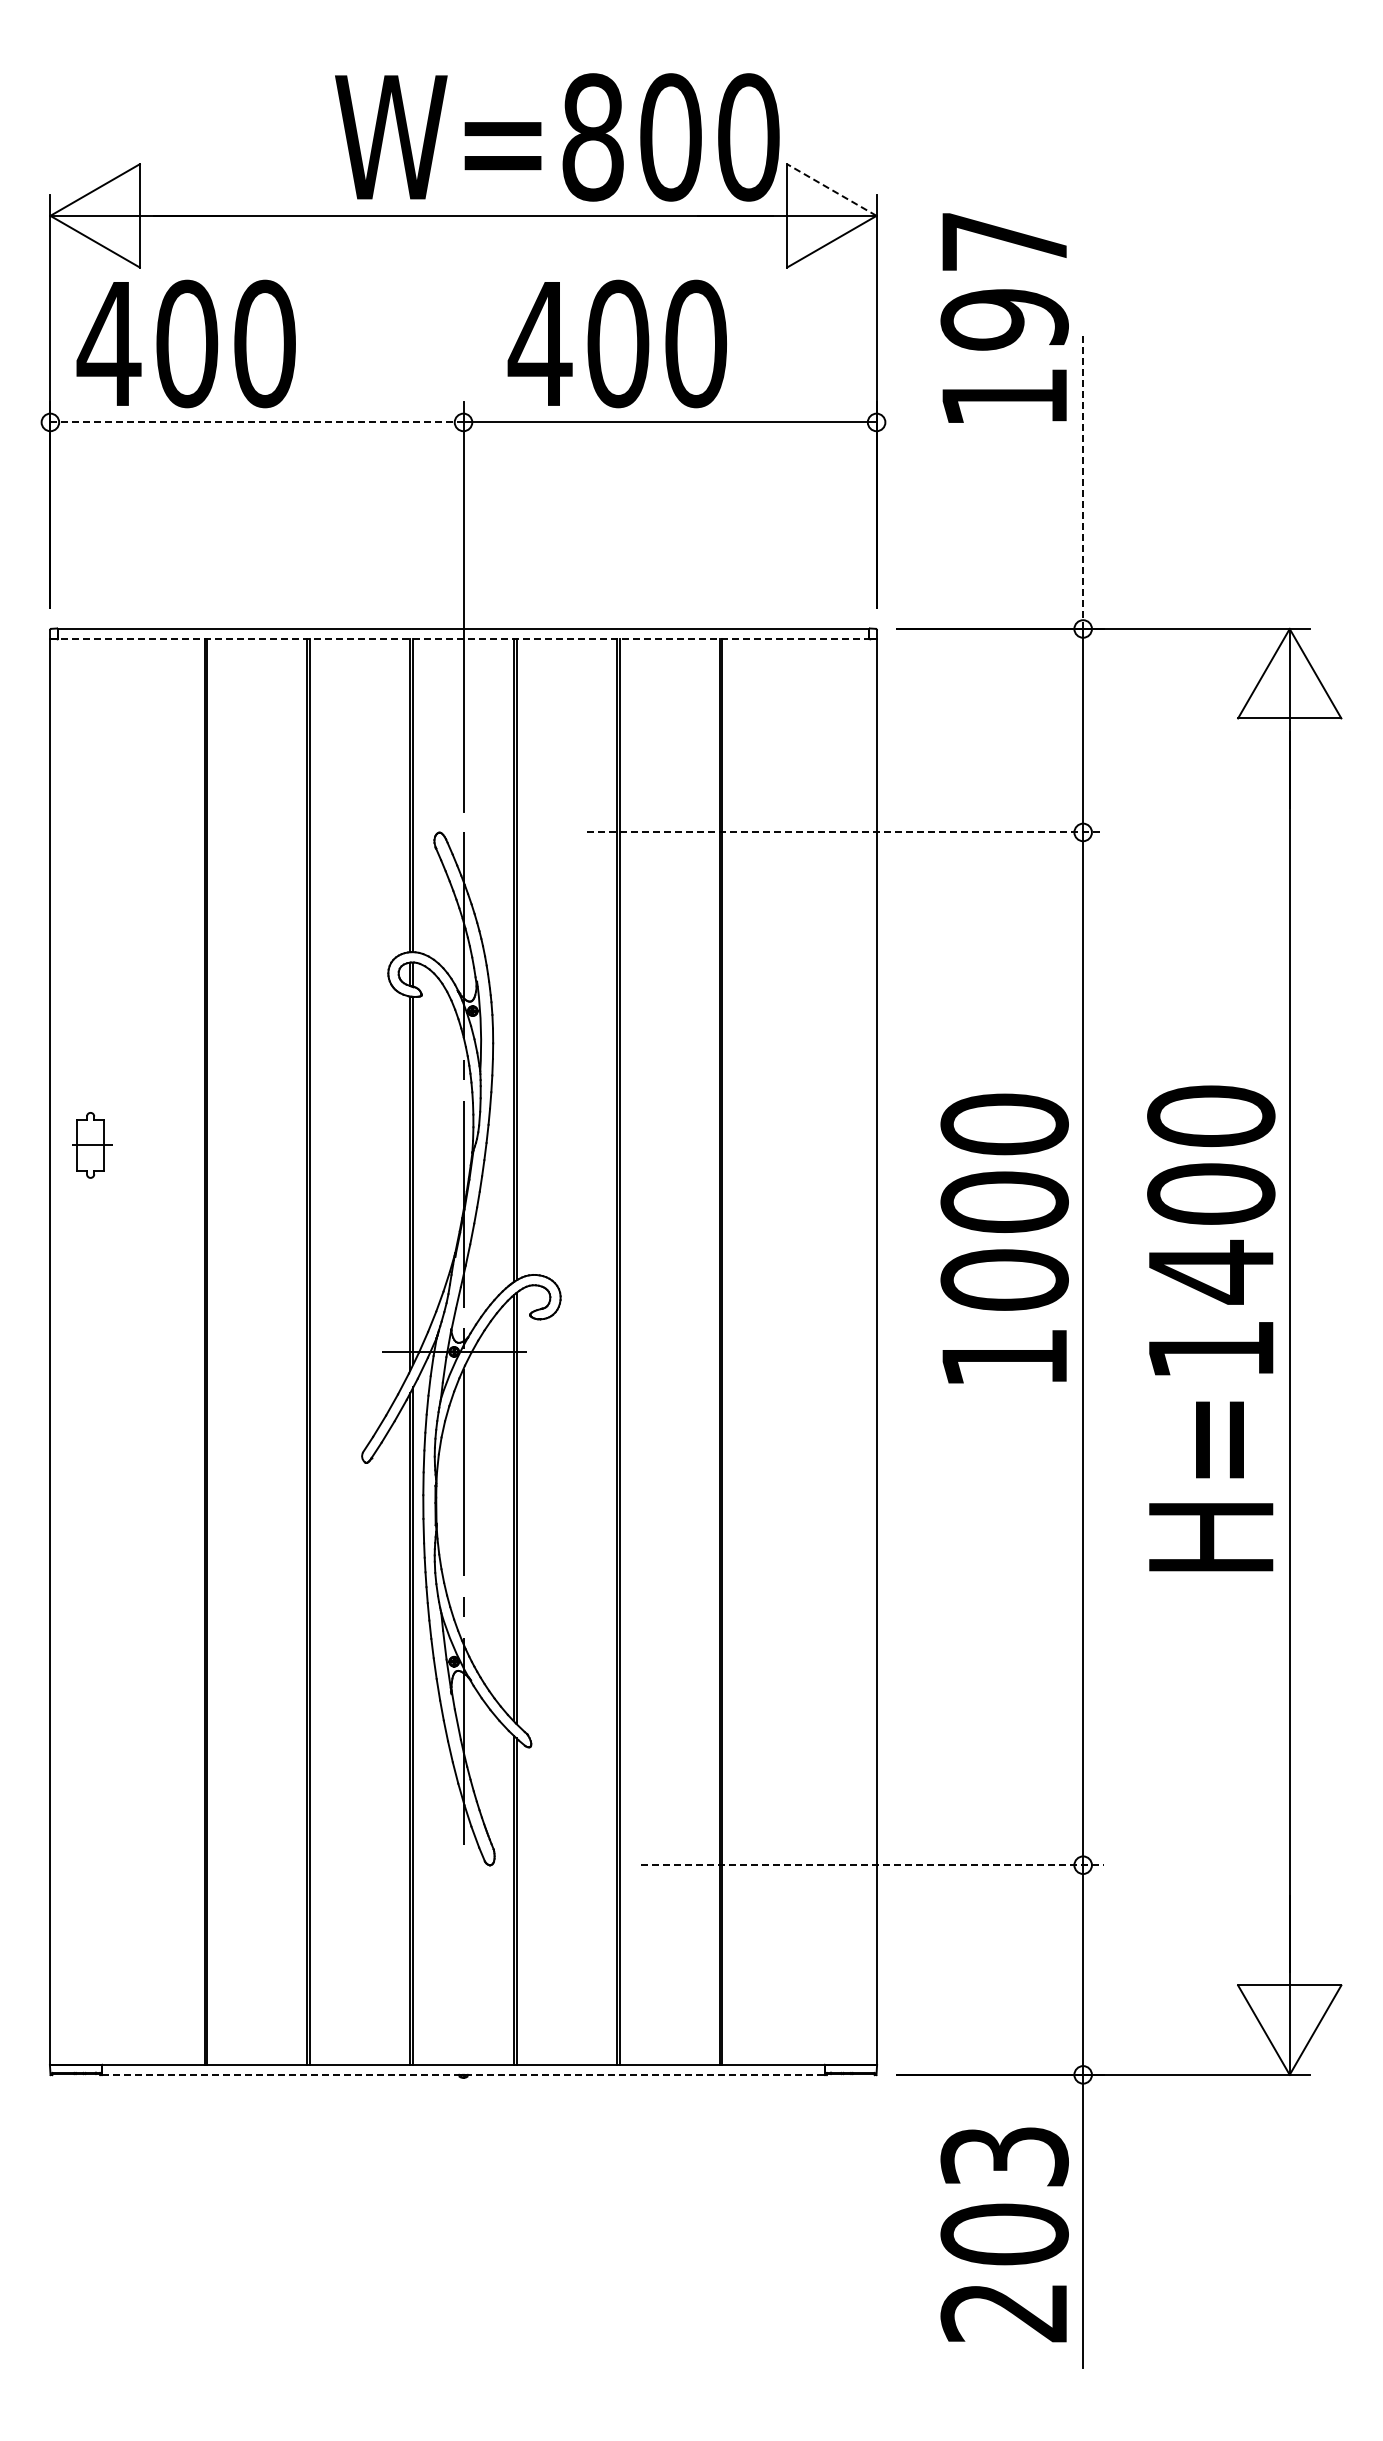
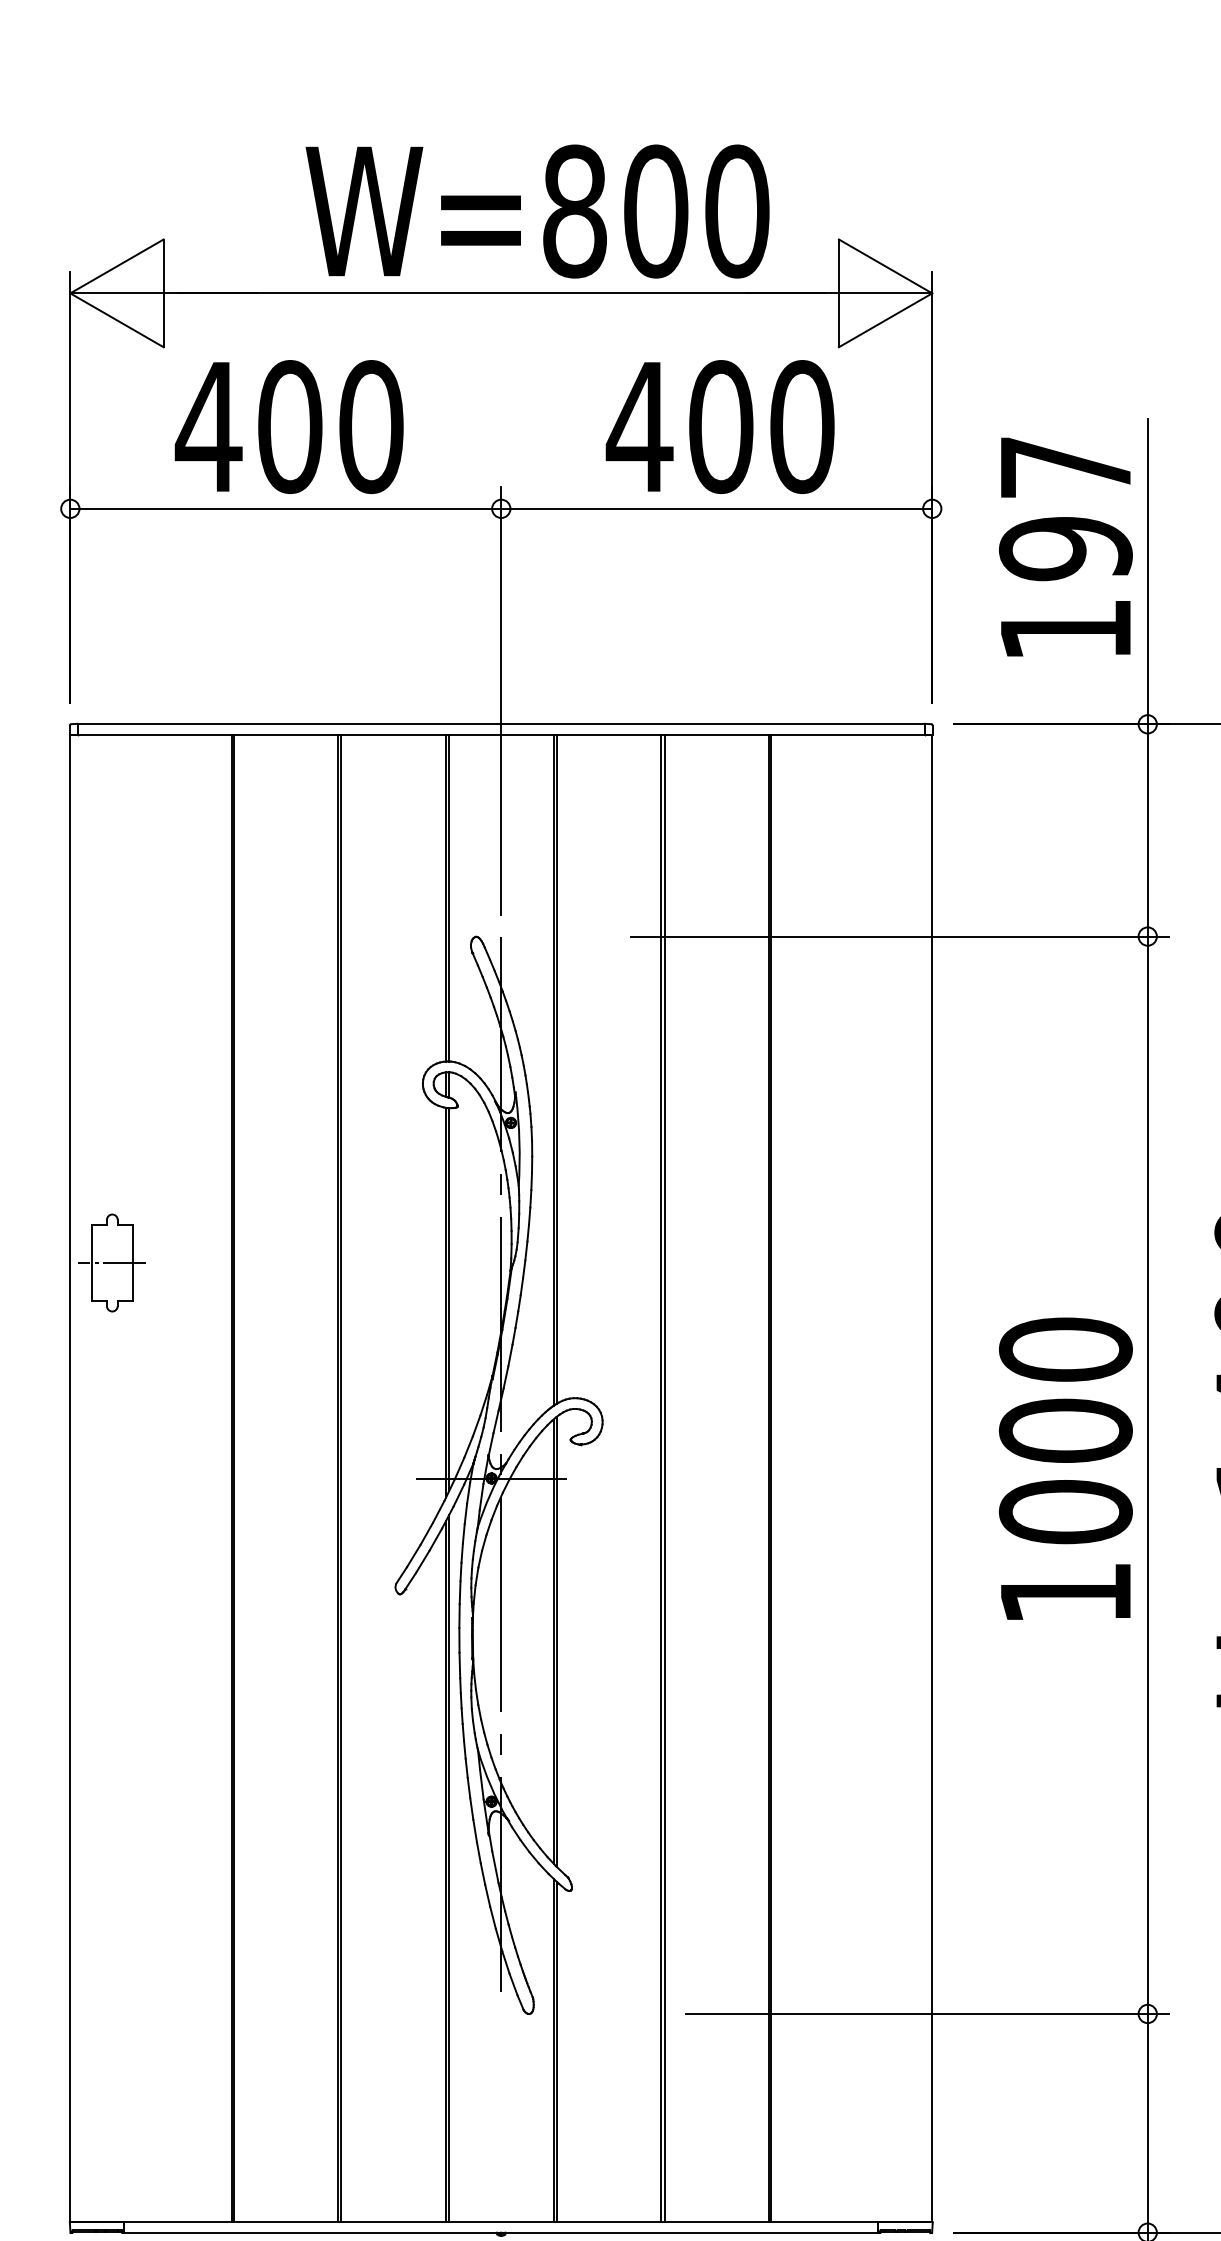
text: (557, 137) -> (537, 211), moved
line: (831, 190) -> (885, 266), dashed -> solid
text: (1004, 317) -> (1065, 546), moved
text: (185, 343) -> (288, 426), moved
text: (616, 343) -> (719, 426), moved
line: (256, 422) -> (285, 508), dashed -> solid
line: (1083, 482) -> (1148, 571), dashed -> solid
line: (464, 639) -> (502, 735), dashed -> solid
line: (846, 832) -> (900, 936), dashed -> solid
part: (90, 1145) -> (112, 1263), size x1.43
text: (1004, 1238) -> (1065, 1468), moved
line: (872, 1865) -> (927, 2014), dashed -> solid
line: (464, 2074) -> (502, 2232), dashed -> solid

